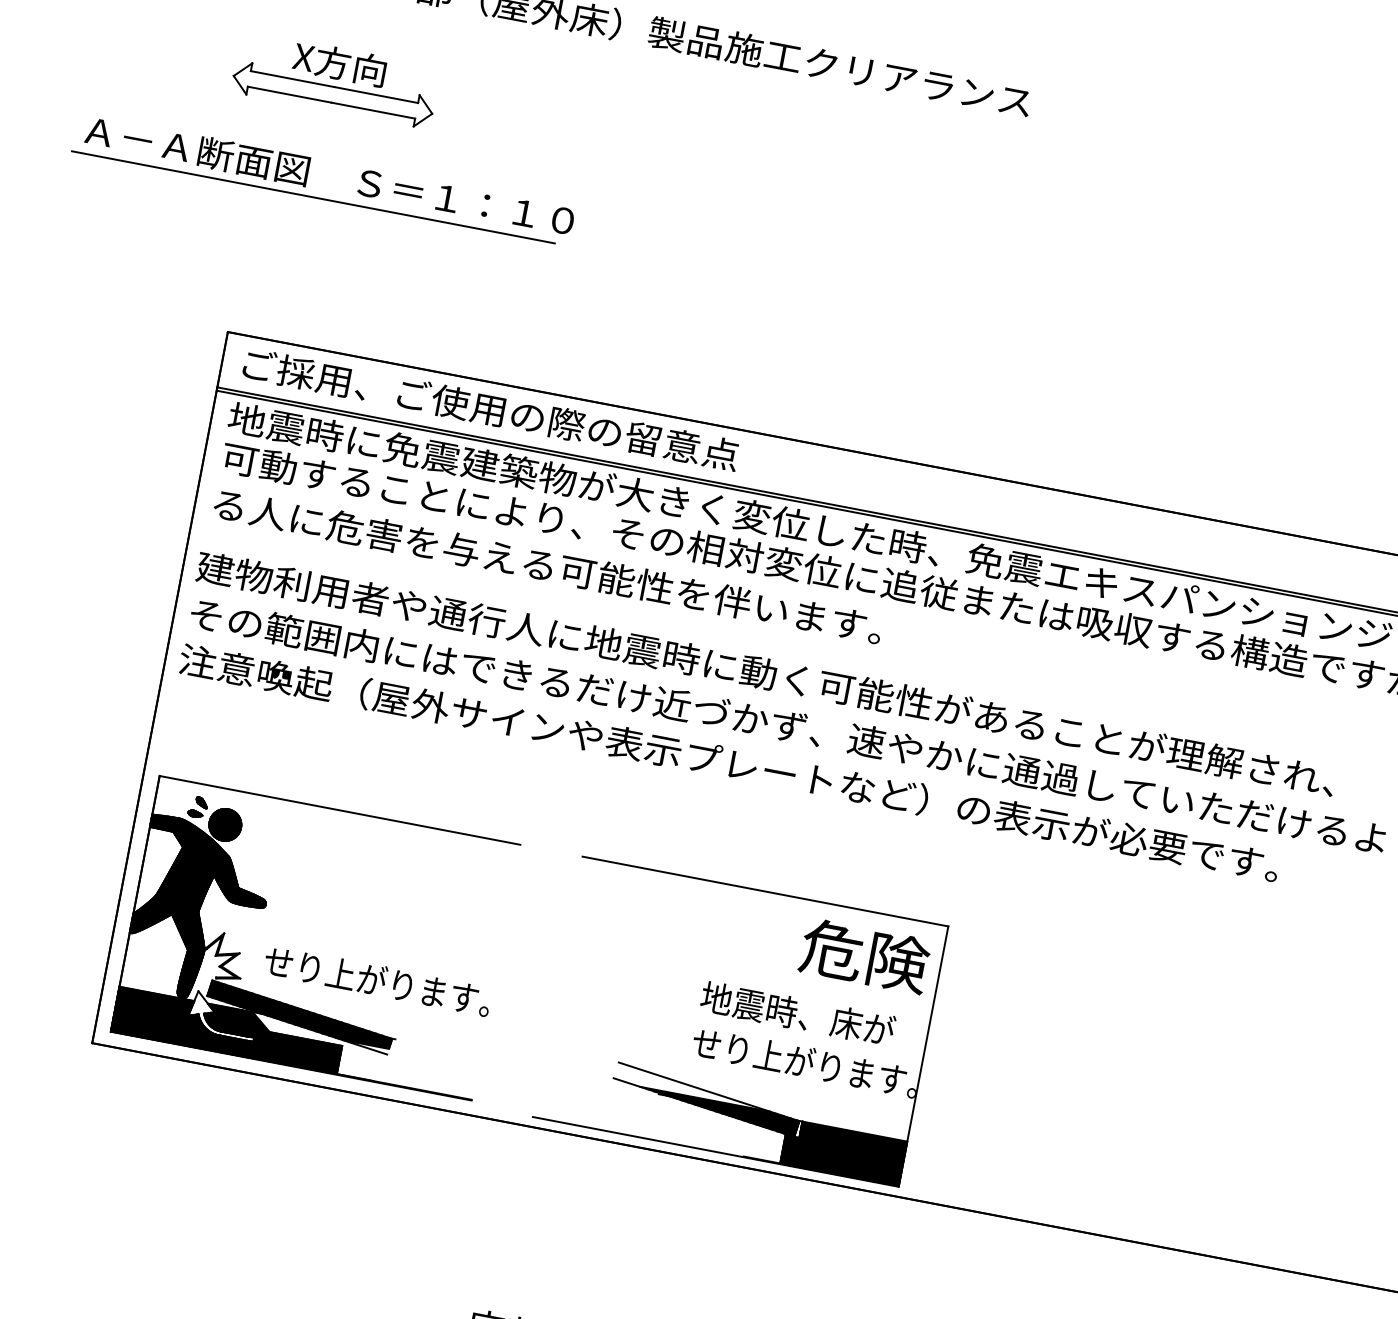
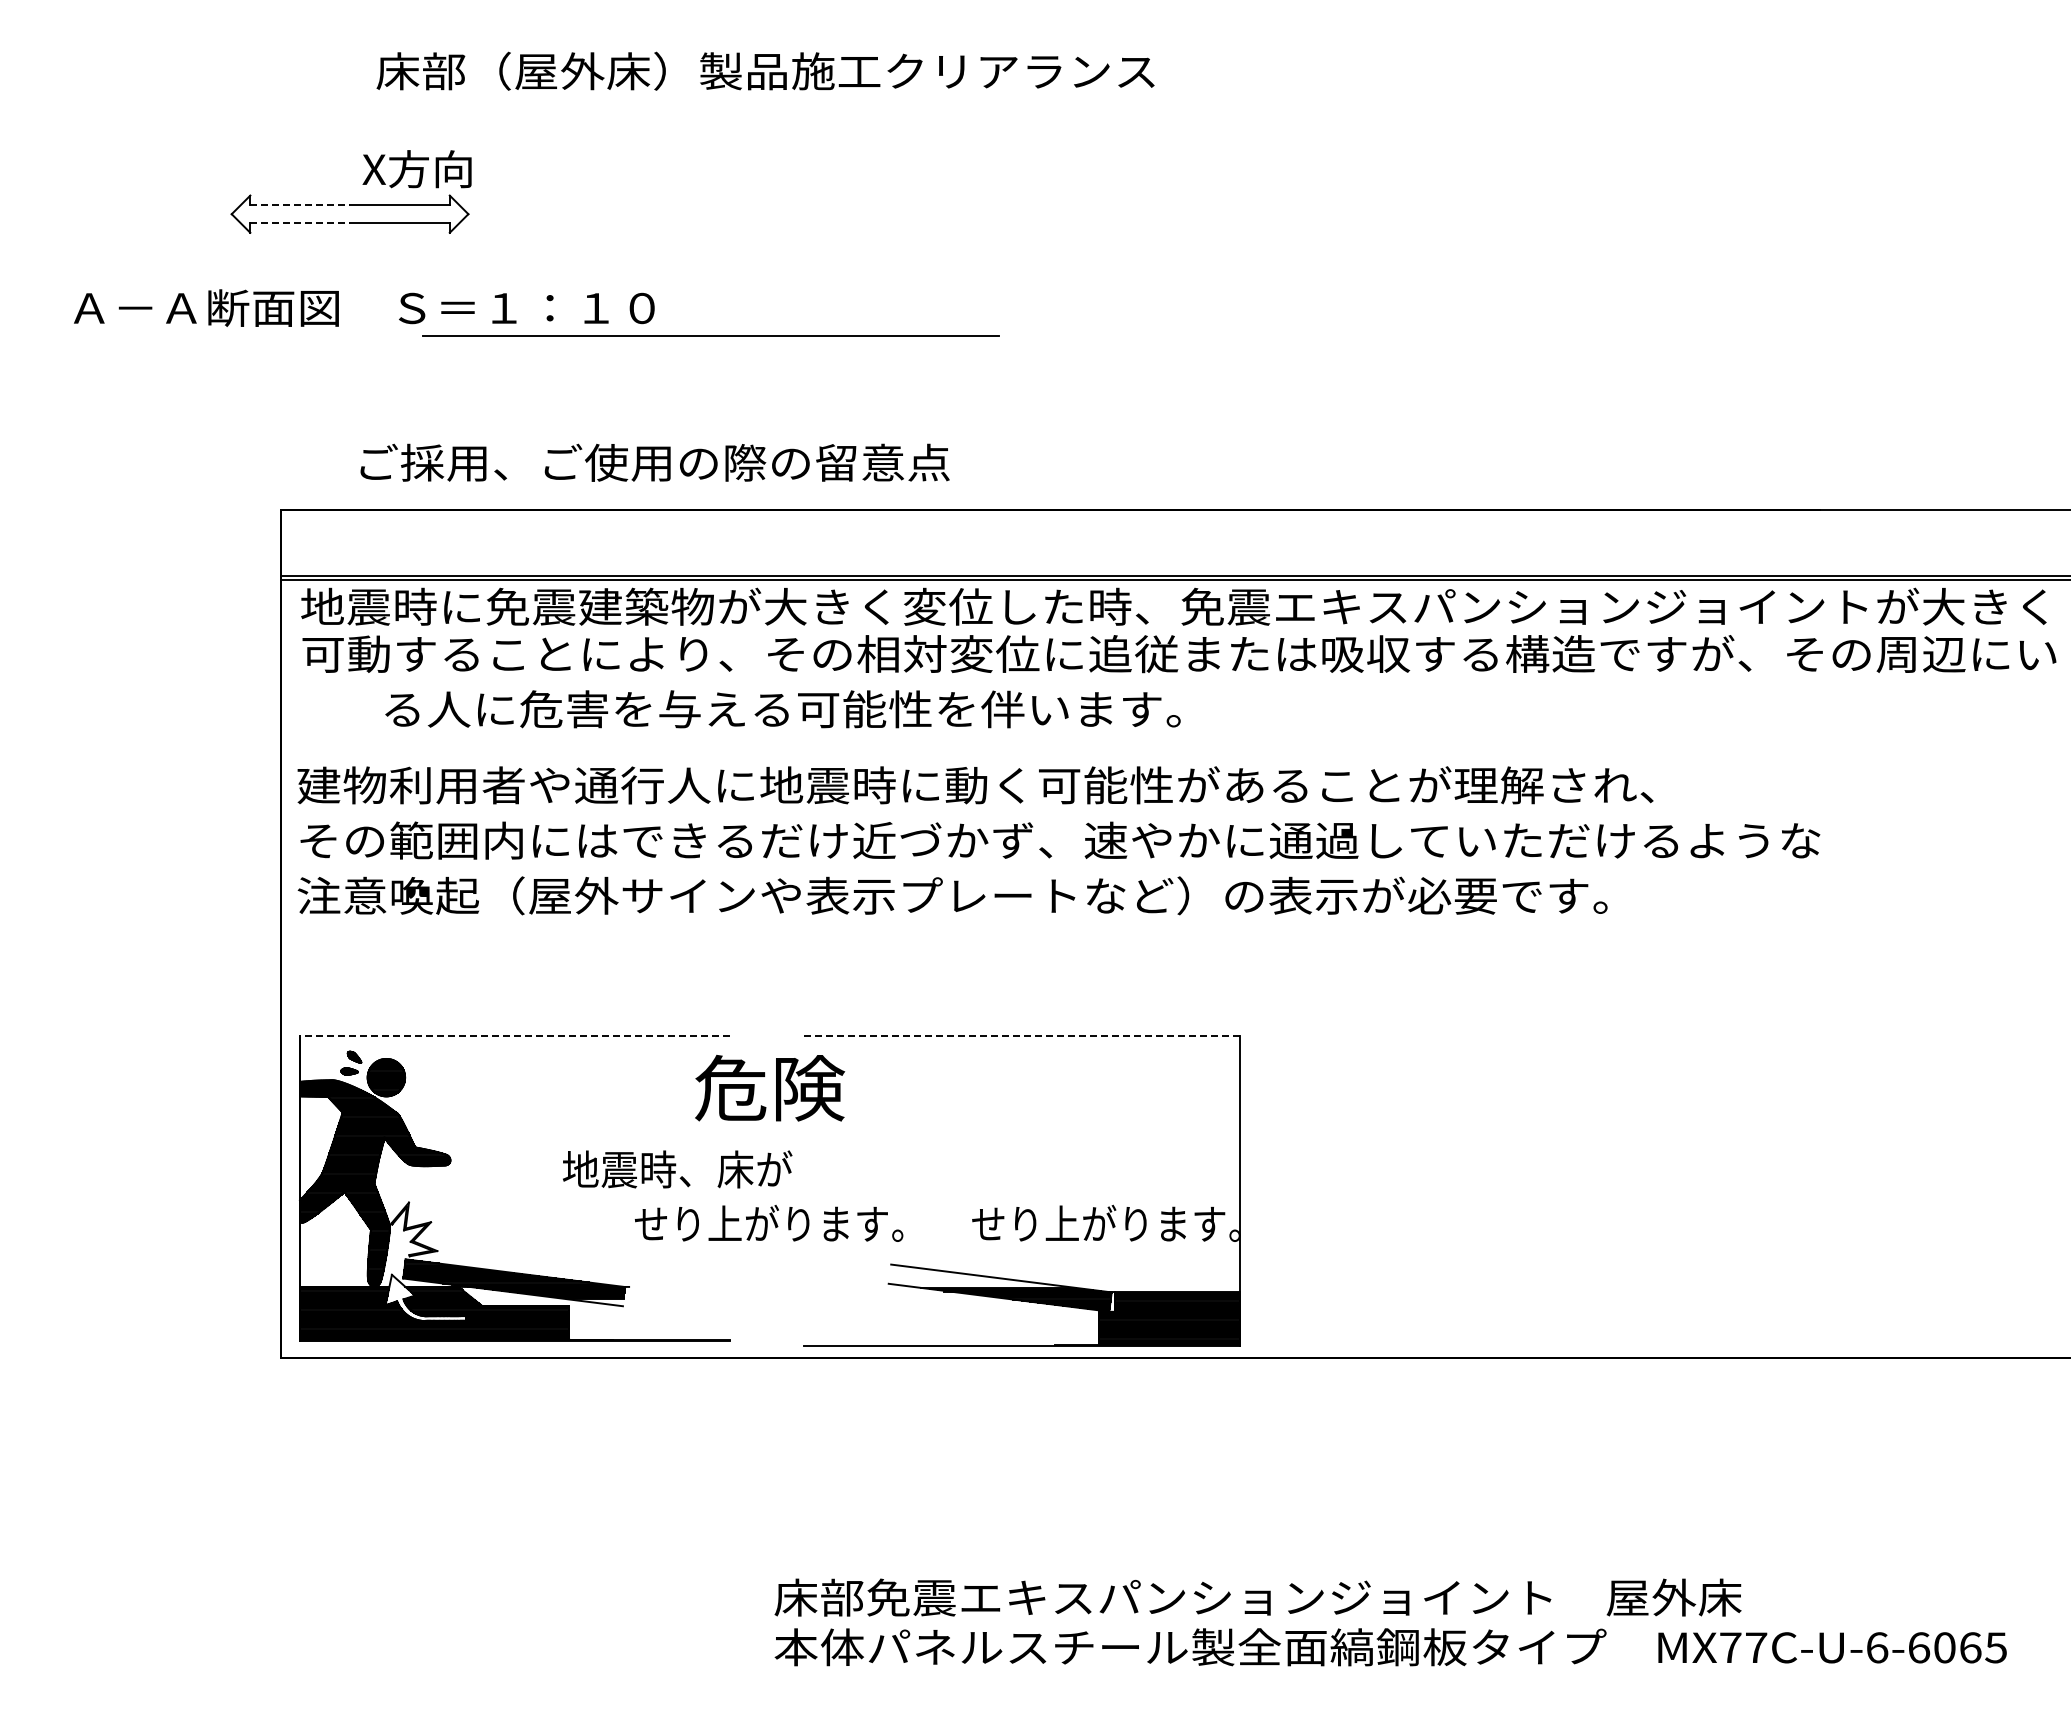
text: (339, 64) -> (416, 169), moved
line: (292, 78) -> (300, 204), solid -> dashed
line: (289, 94) -> (300, 223), solid -> dashed
line: (313, 196) -> (710, 335), moved
text: (490, 409) -> (654, 462), moved
text: (547, 566) -> (782, 709), moved
line: (340, 810) -> (515, 1035), solid -> dashed
line: (764, 891) -> (1021, 1035), solid -> dashed
text: (865, 956) -> (770, 1088), moved
text: (377, 980) -> (768, 1223), moved
text: (797, 1014) -> (677, 1169), moved

